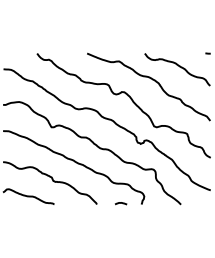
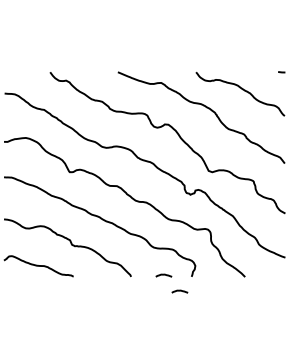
curve: (132, 215) -> (179, 291), added

